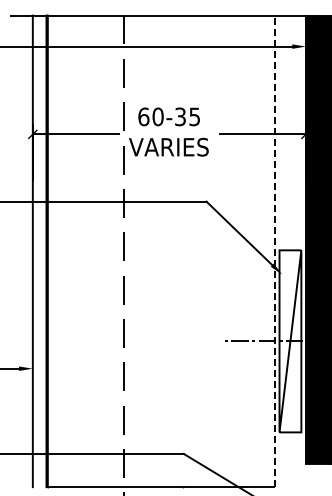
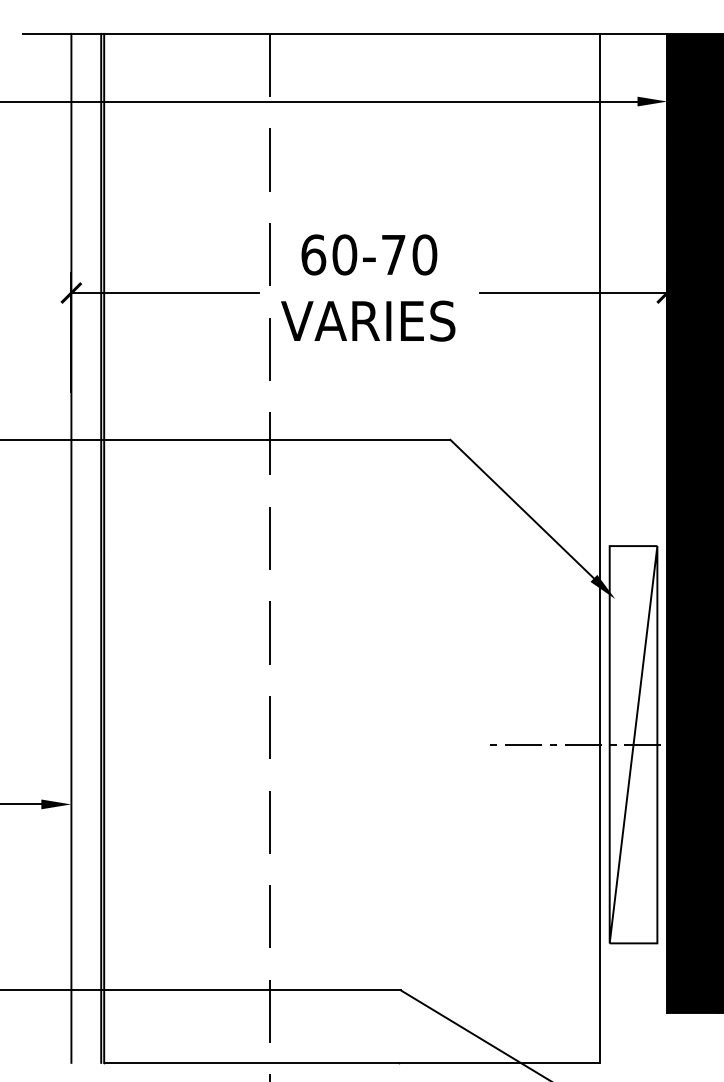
text: (187, 116) -> (408, 254), 60-35 -> 60-70
line: (274, 251) -> (598, 548), dashed -> solid

